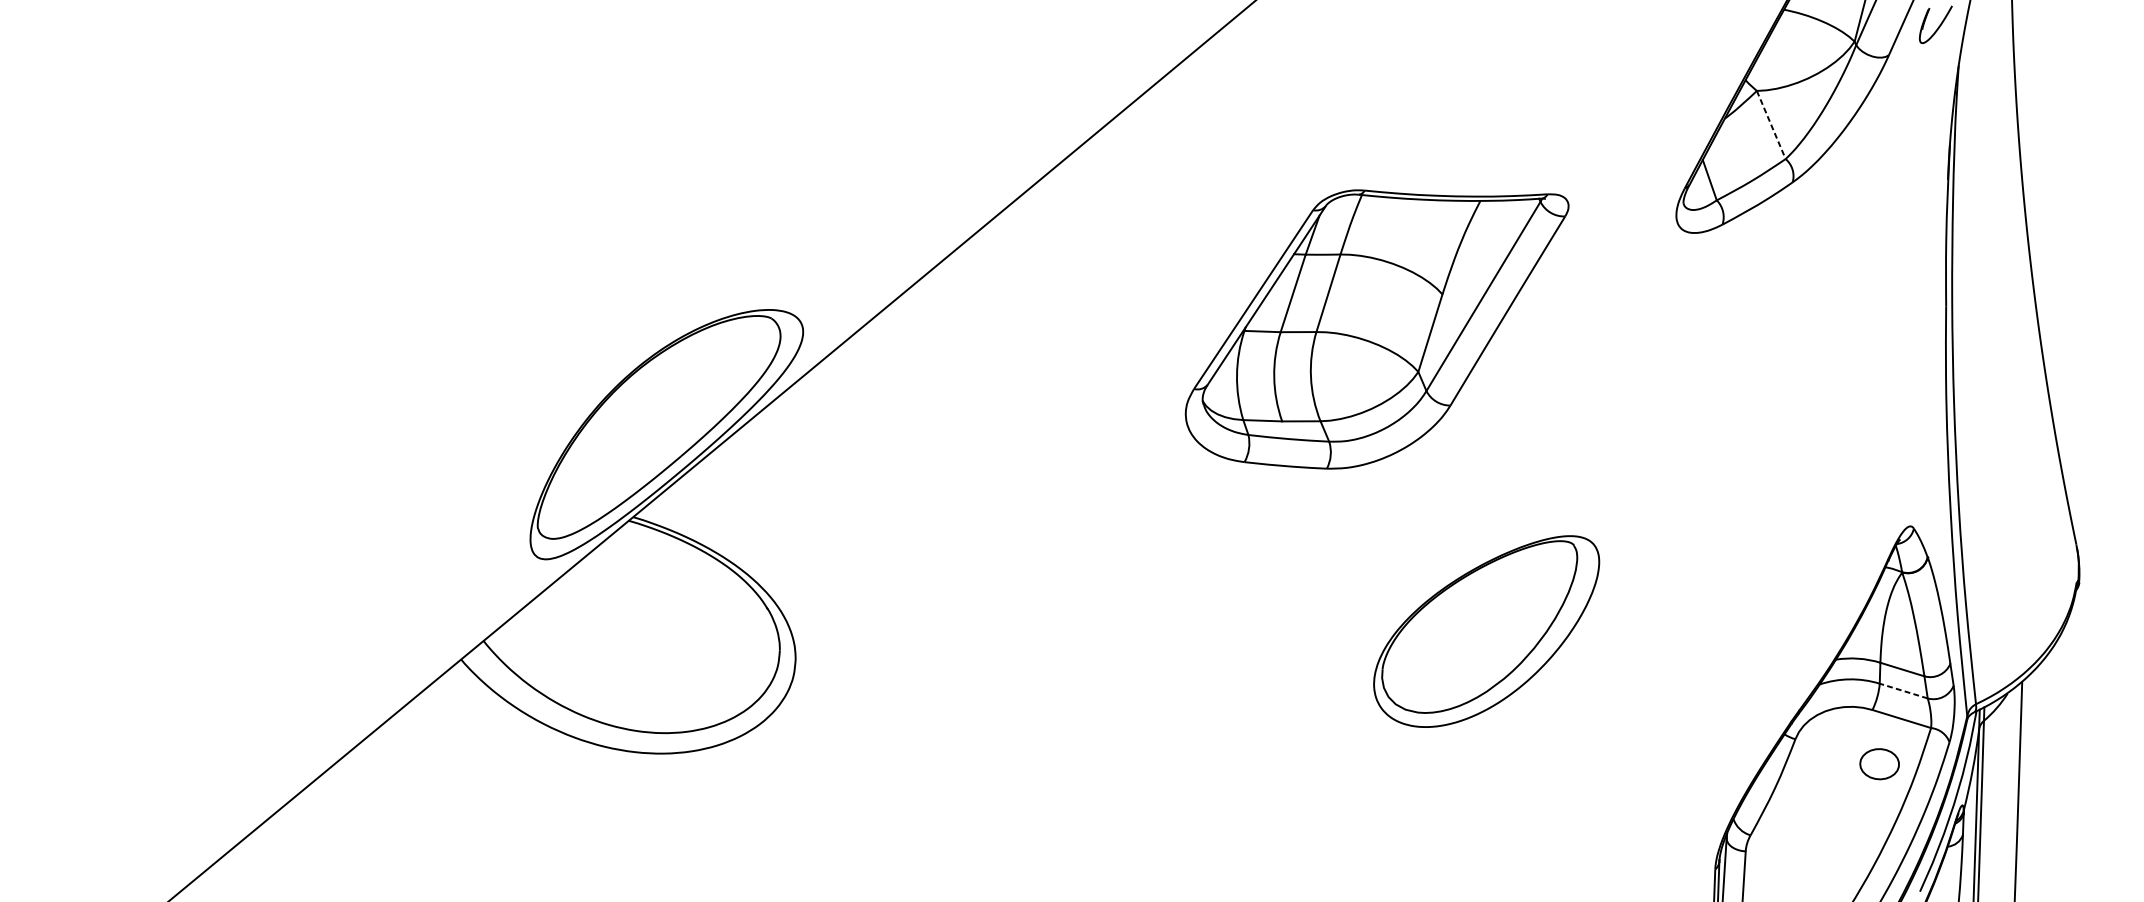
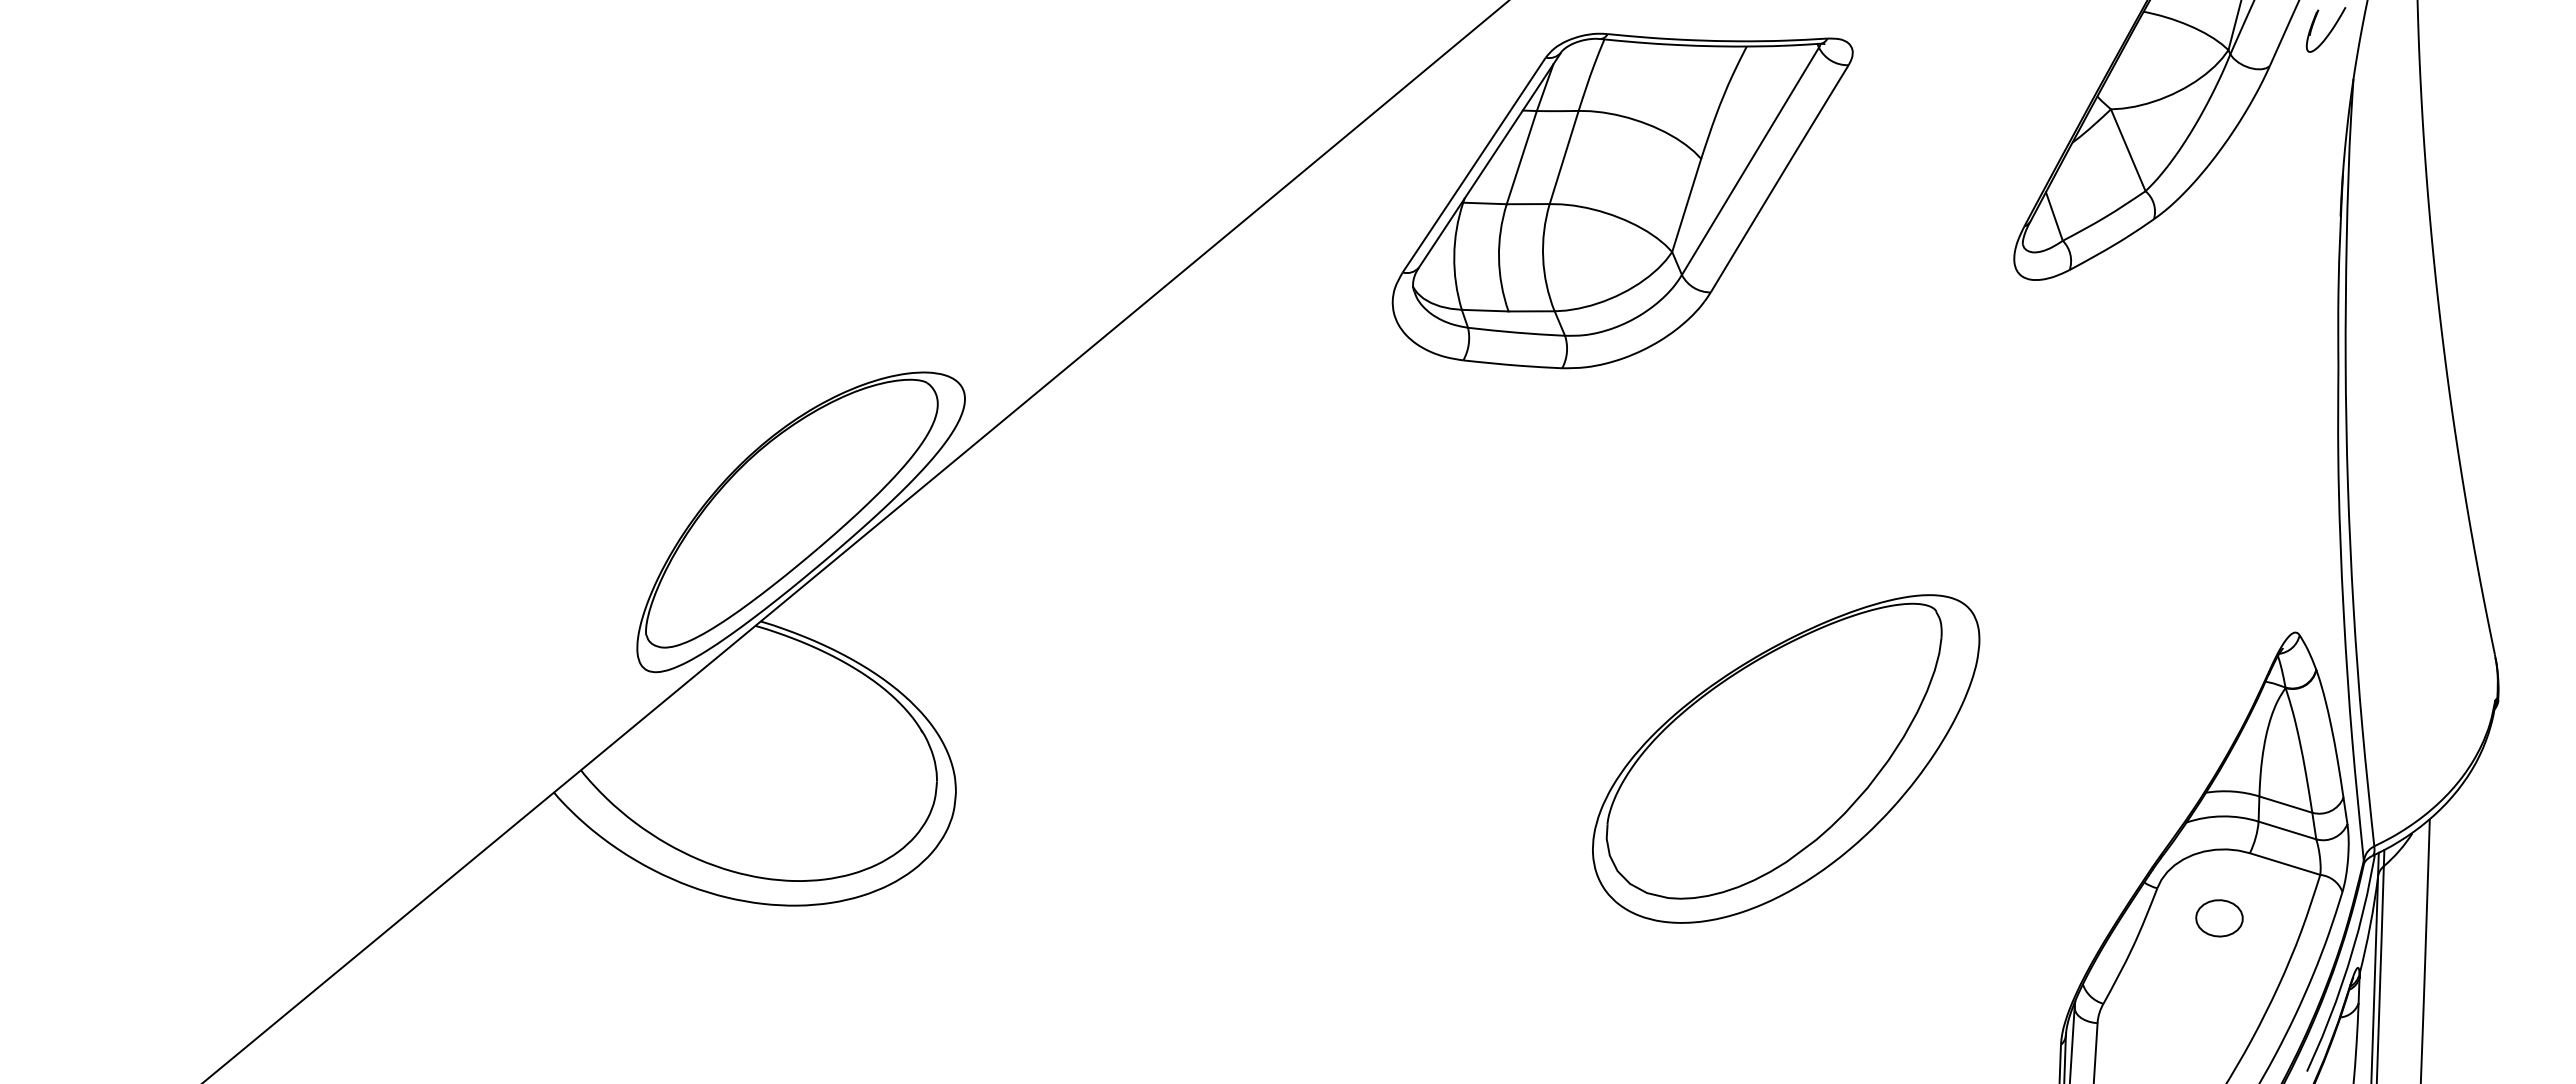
line: (1771, 125) -> (2128, 150), dashed -> solid
part: (1377, 329) -> (1622, 200), moved
part: (1486, 631) -> (1786, 758), size x1.43
line: (1902, 691) -> (2286, 830), dashed -> solid
part: (1879, 764) -> (2219, 918), moved

